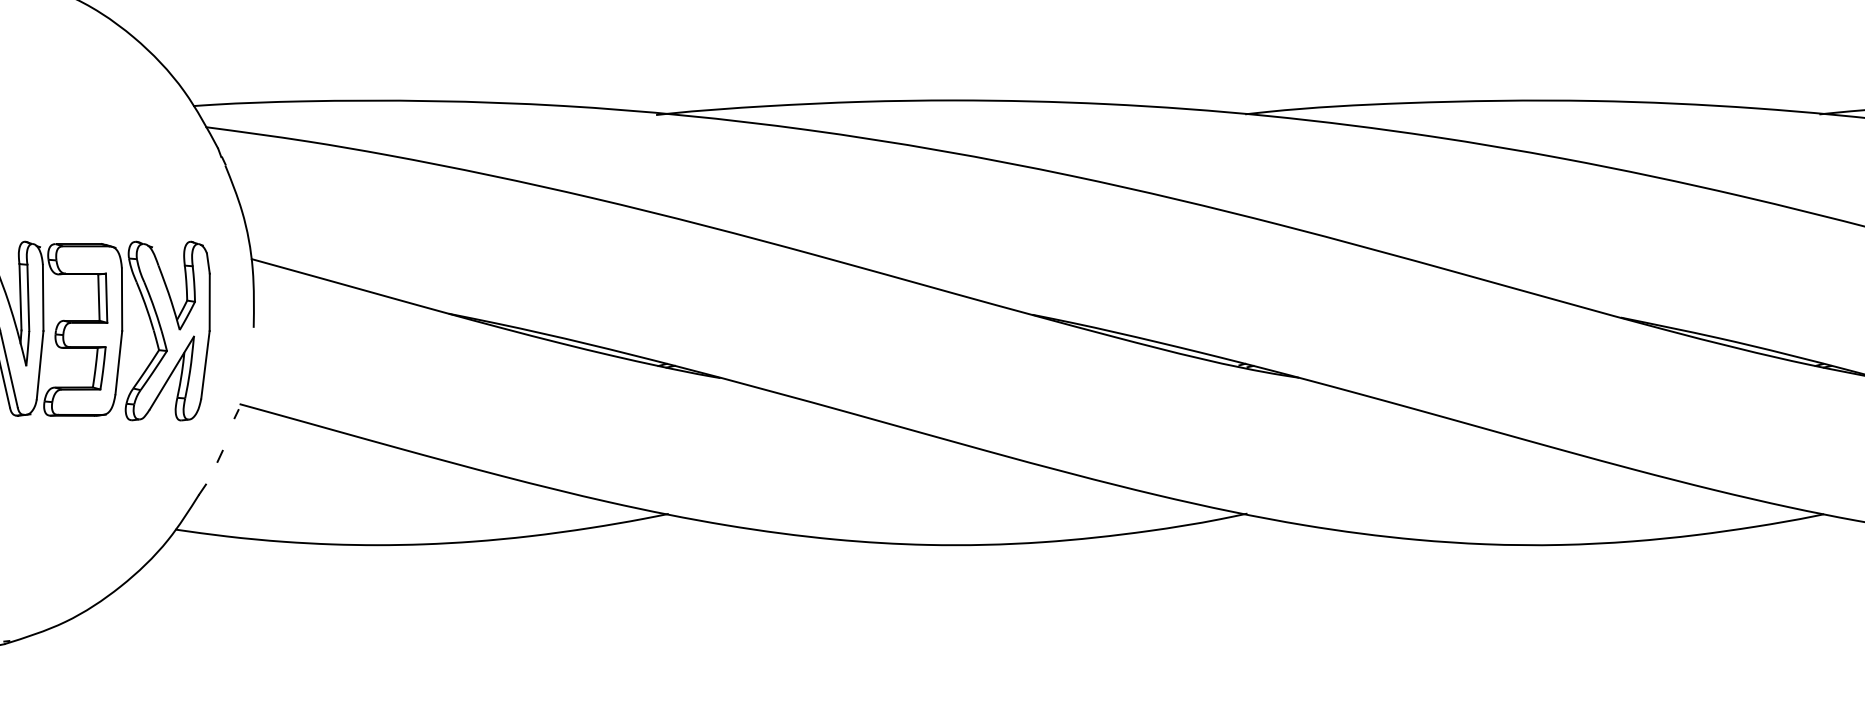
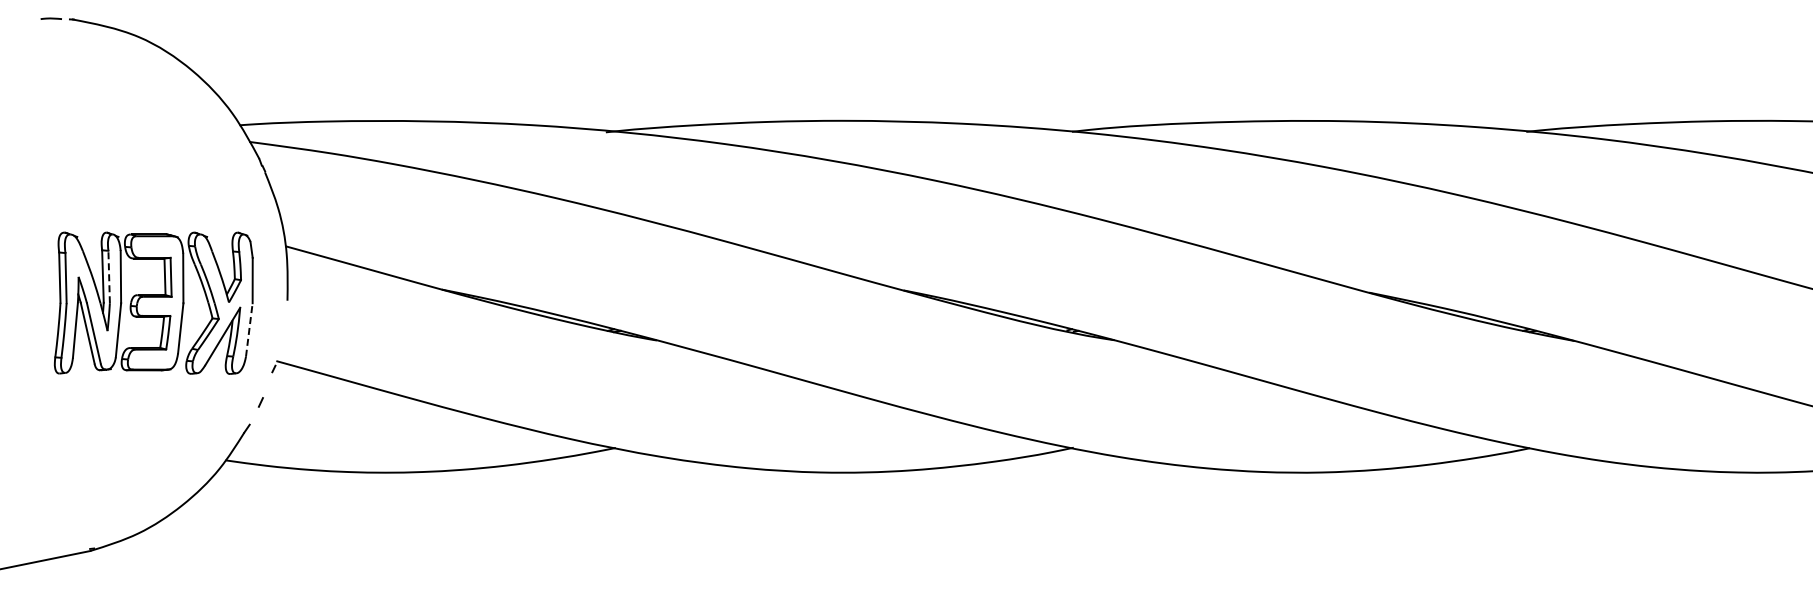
line: (28, 297) -> (109, 276), solid -> dashed
line: (205, 365) -> (249, 330), solid -> dashed

